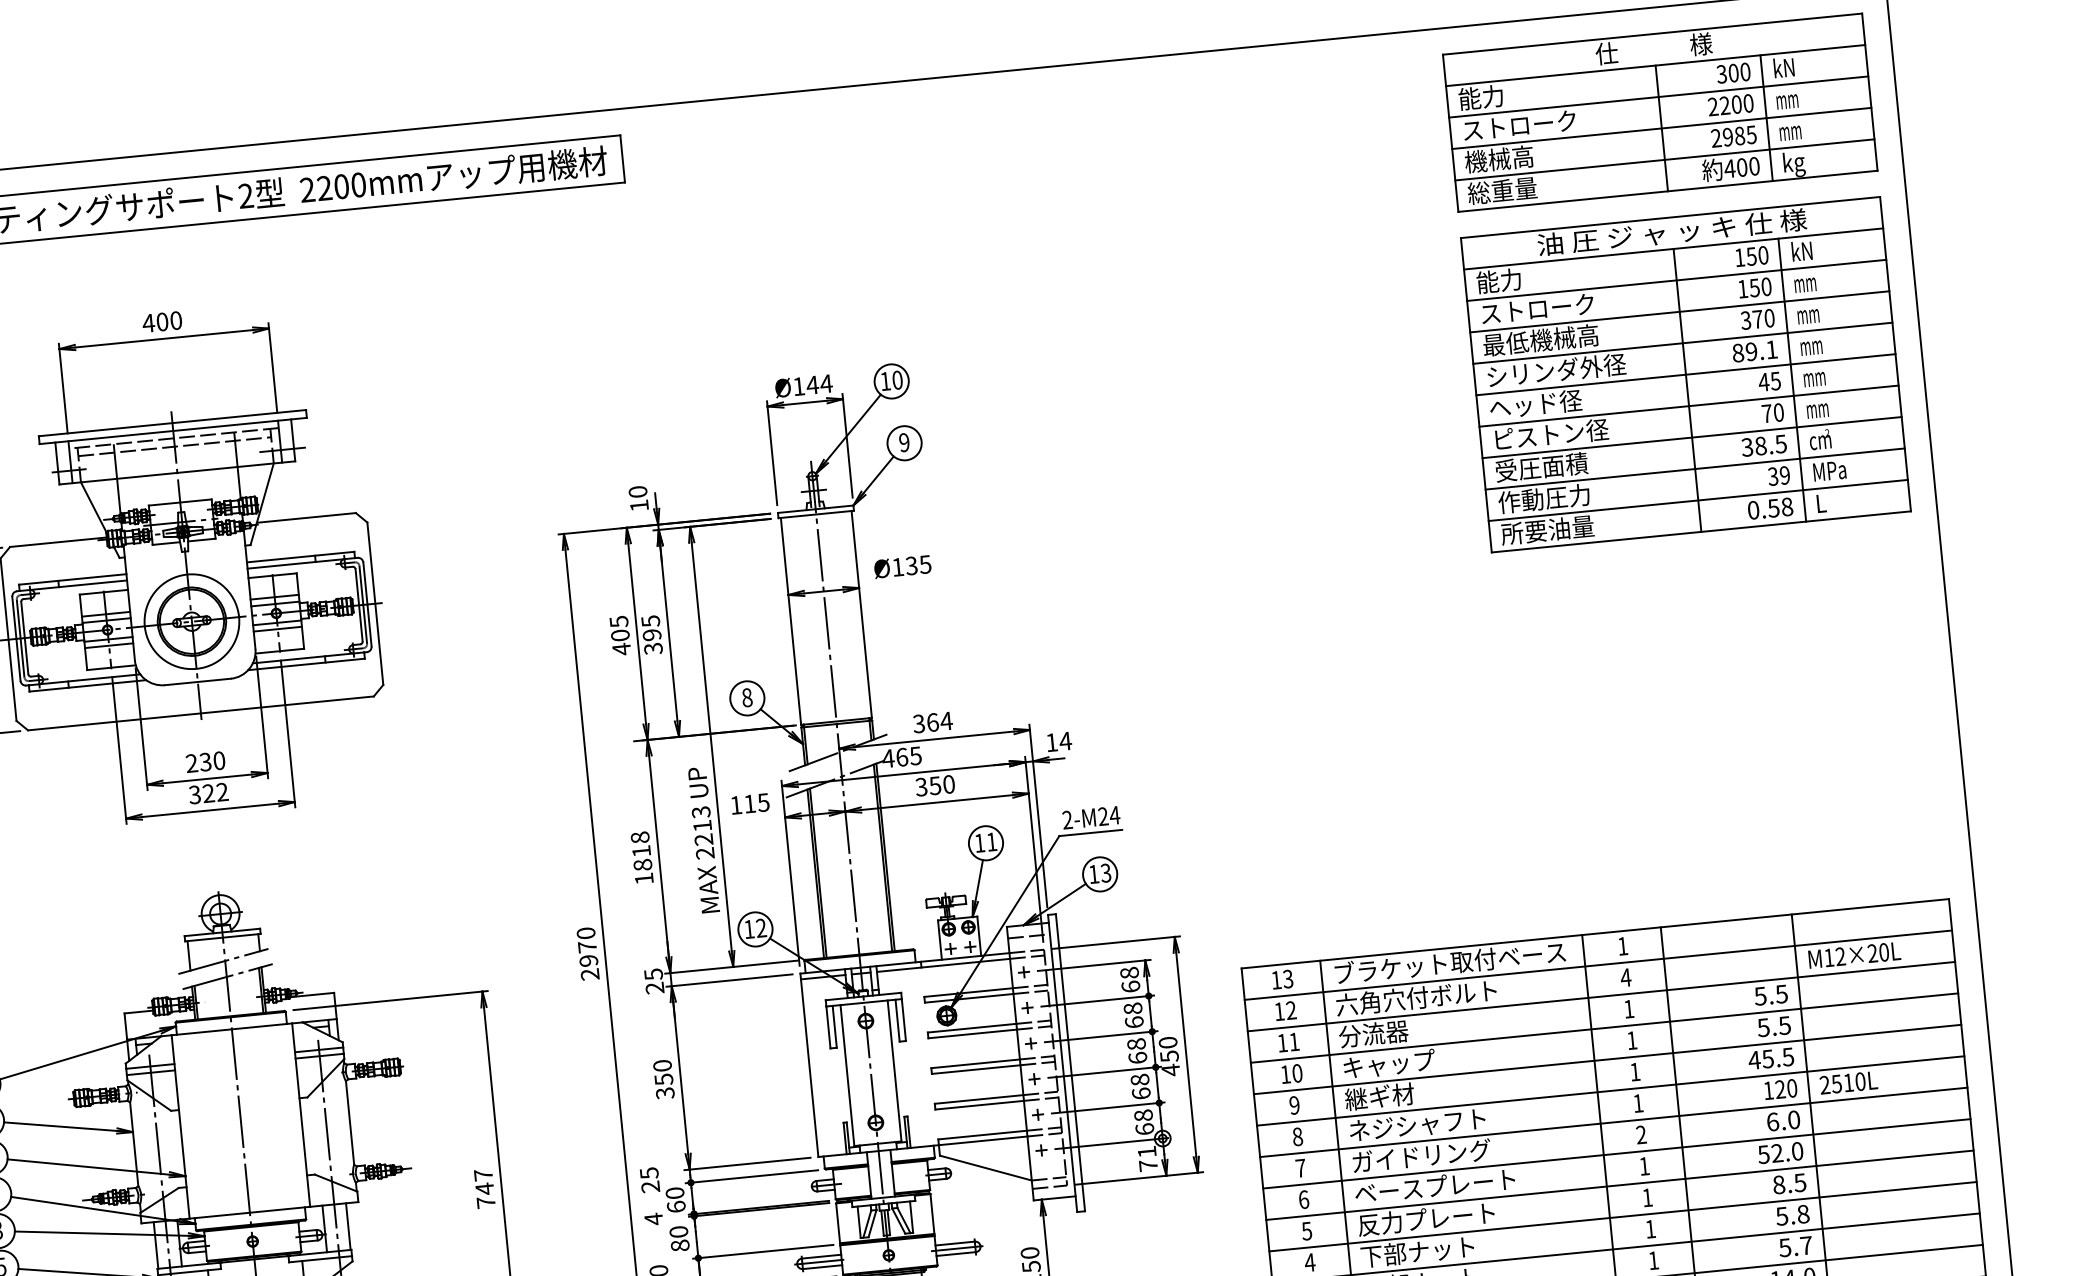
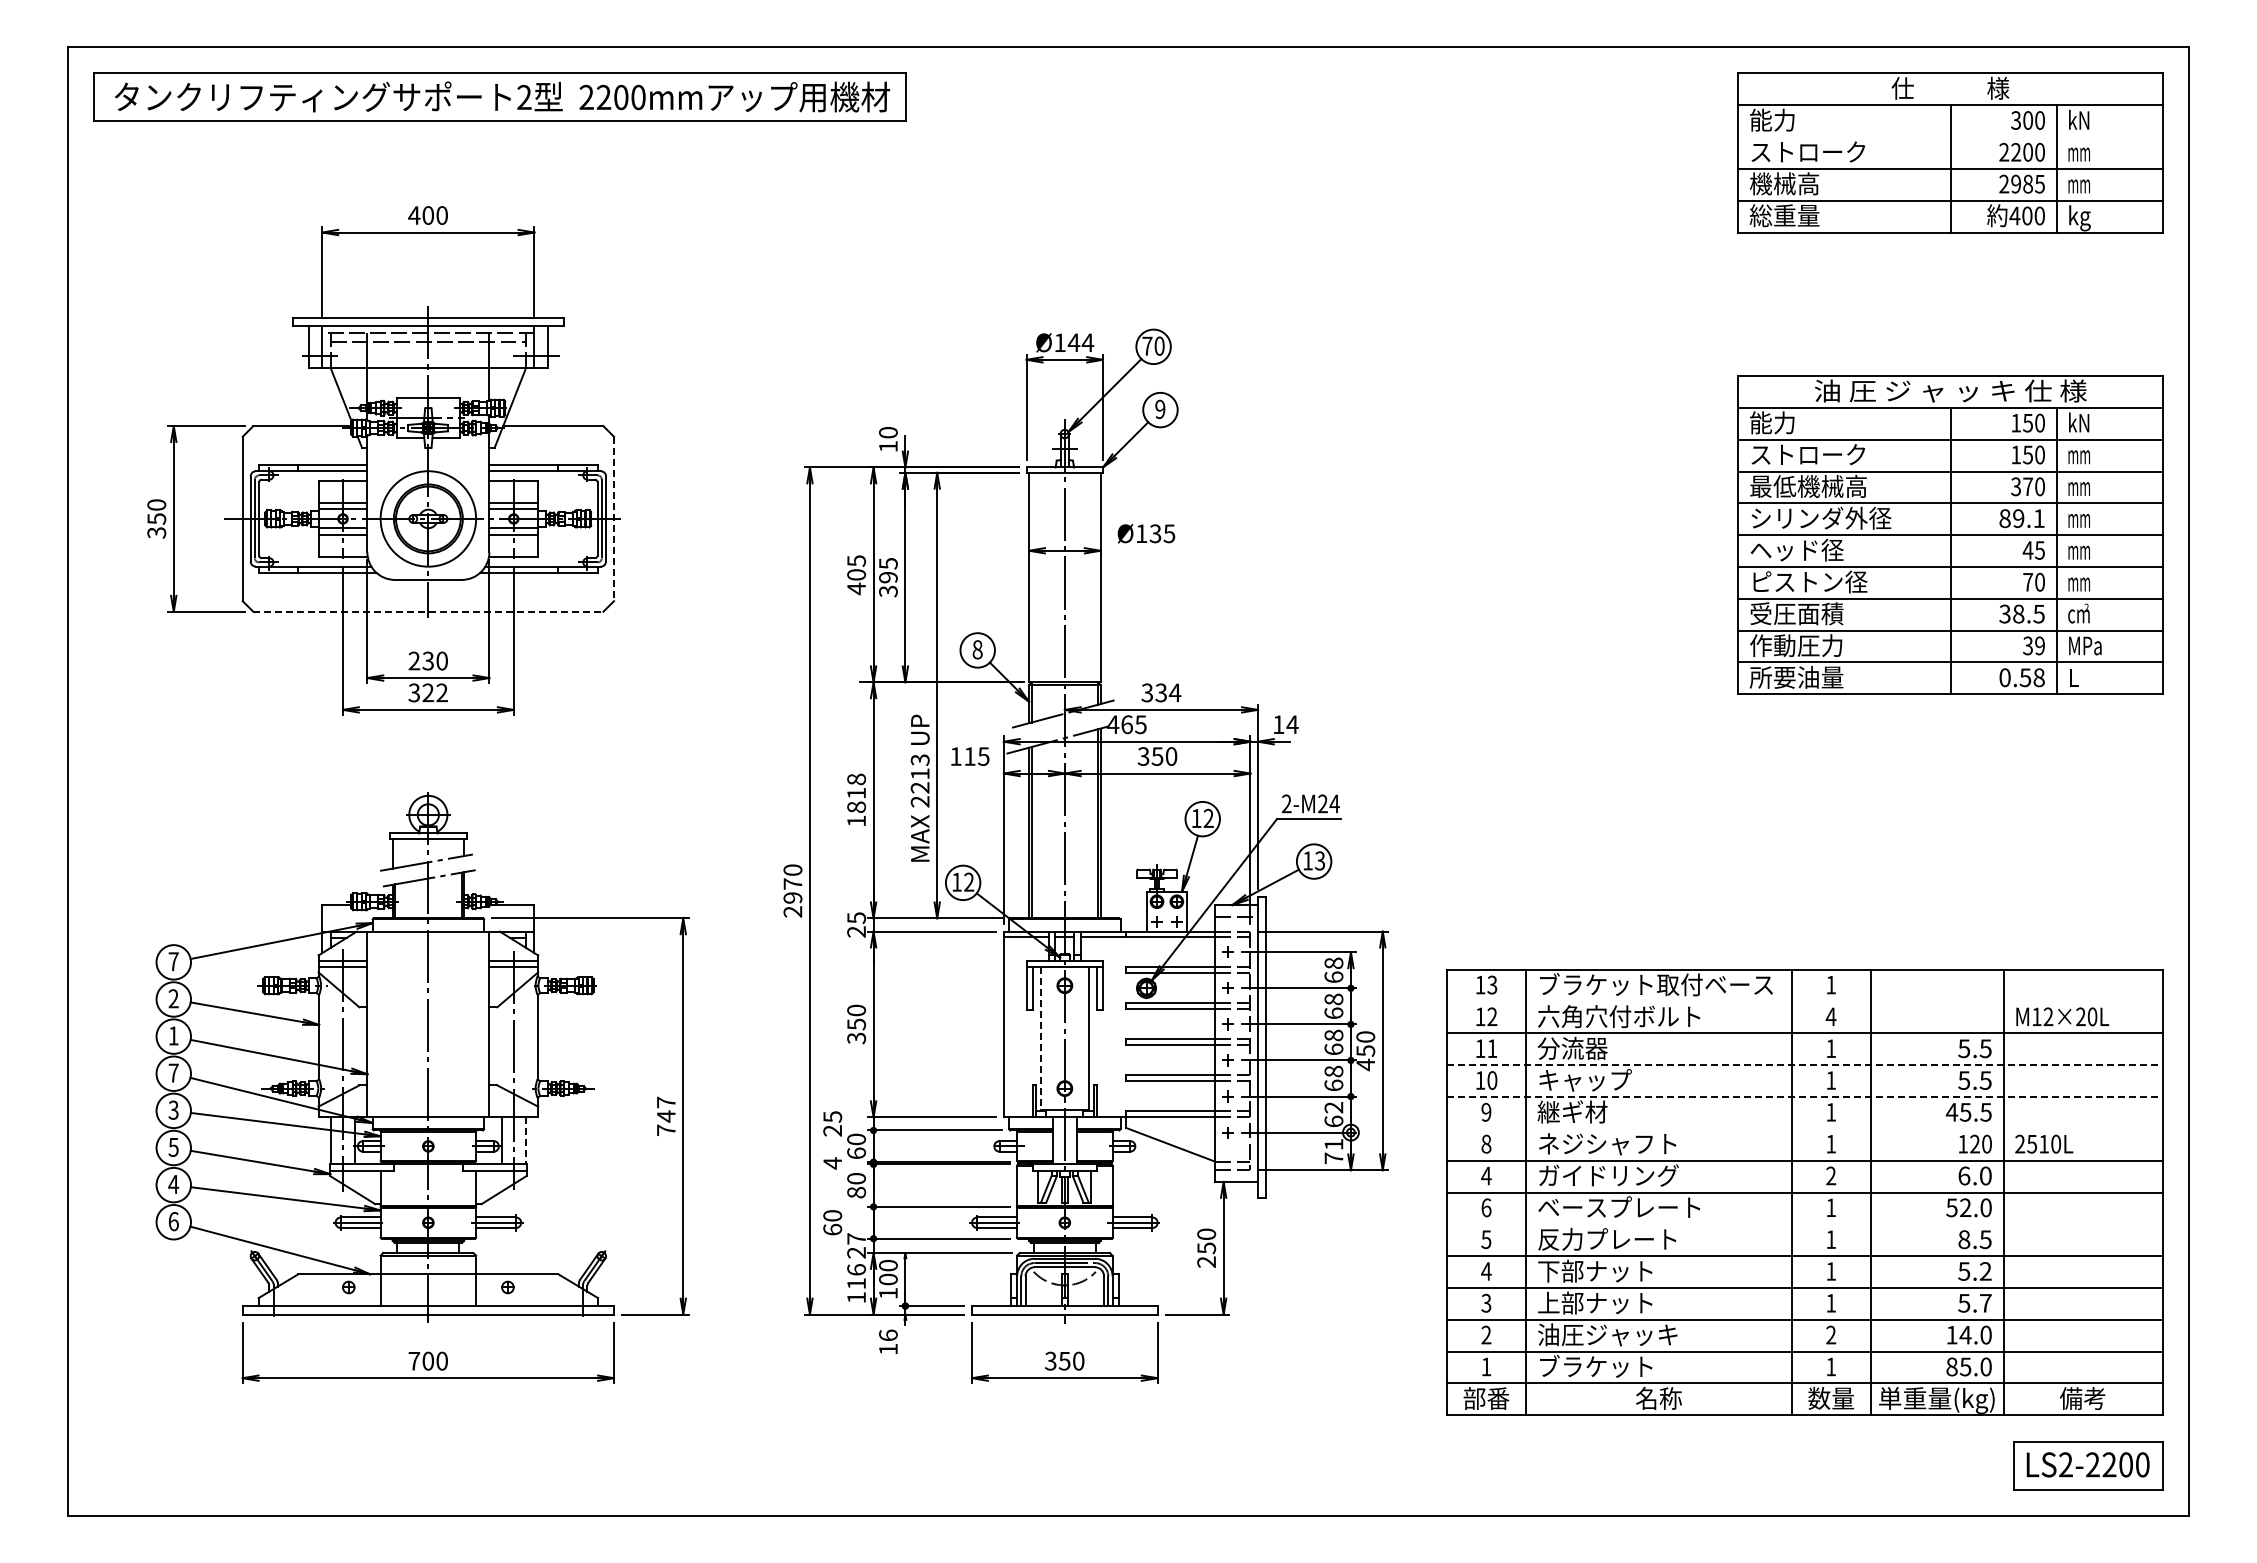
line: (1658, 97) -> (1950, 137), removed
part: (1685, 374) -> (1950, 534), moved
text: (885, 380) -> (1147, 345), 10 -> 70
line: (375, 604) -> (614, 519), solid -> dashed
line: (201, 713) -> (428, 611), solid -> dashed
text: (932, 722) -> (1161, 692), 364 -> 334
text: (991, 841) -> (1208, 817), 11 -> 12
line: (1598, 965) -> (1804, 1001), removed
line: (1605, 1028) -> (1805, 1065), solid -> dashed
line: (1608, 1059) -> (1805, 1097), solid -> dashed
line: (846, 1075) -> (1040, 1038), solid -> dashed
line: (1610, 1090) -> (1804, 1128), removed
text: (1143, 1115) -> (1333, 1107), 68 -> 62
text: (1300, 1167) -> (1486, 1175), 7 -> 4
line: (1619, 1185) -> (1804, 1224), removed
text: (1803, 1214) -> (1985, 1271), 5.8 -> 5.2
line: (348, 1226) -> (525, 1140), solid -> dashed

